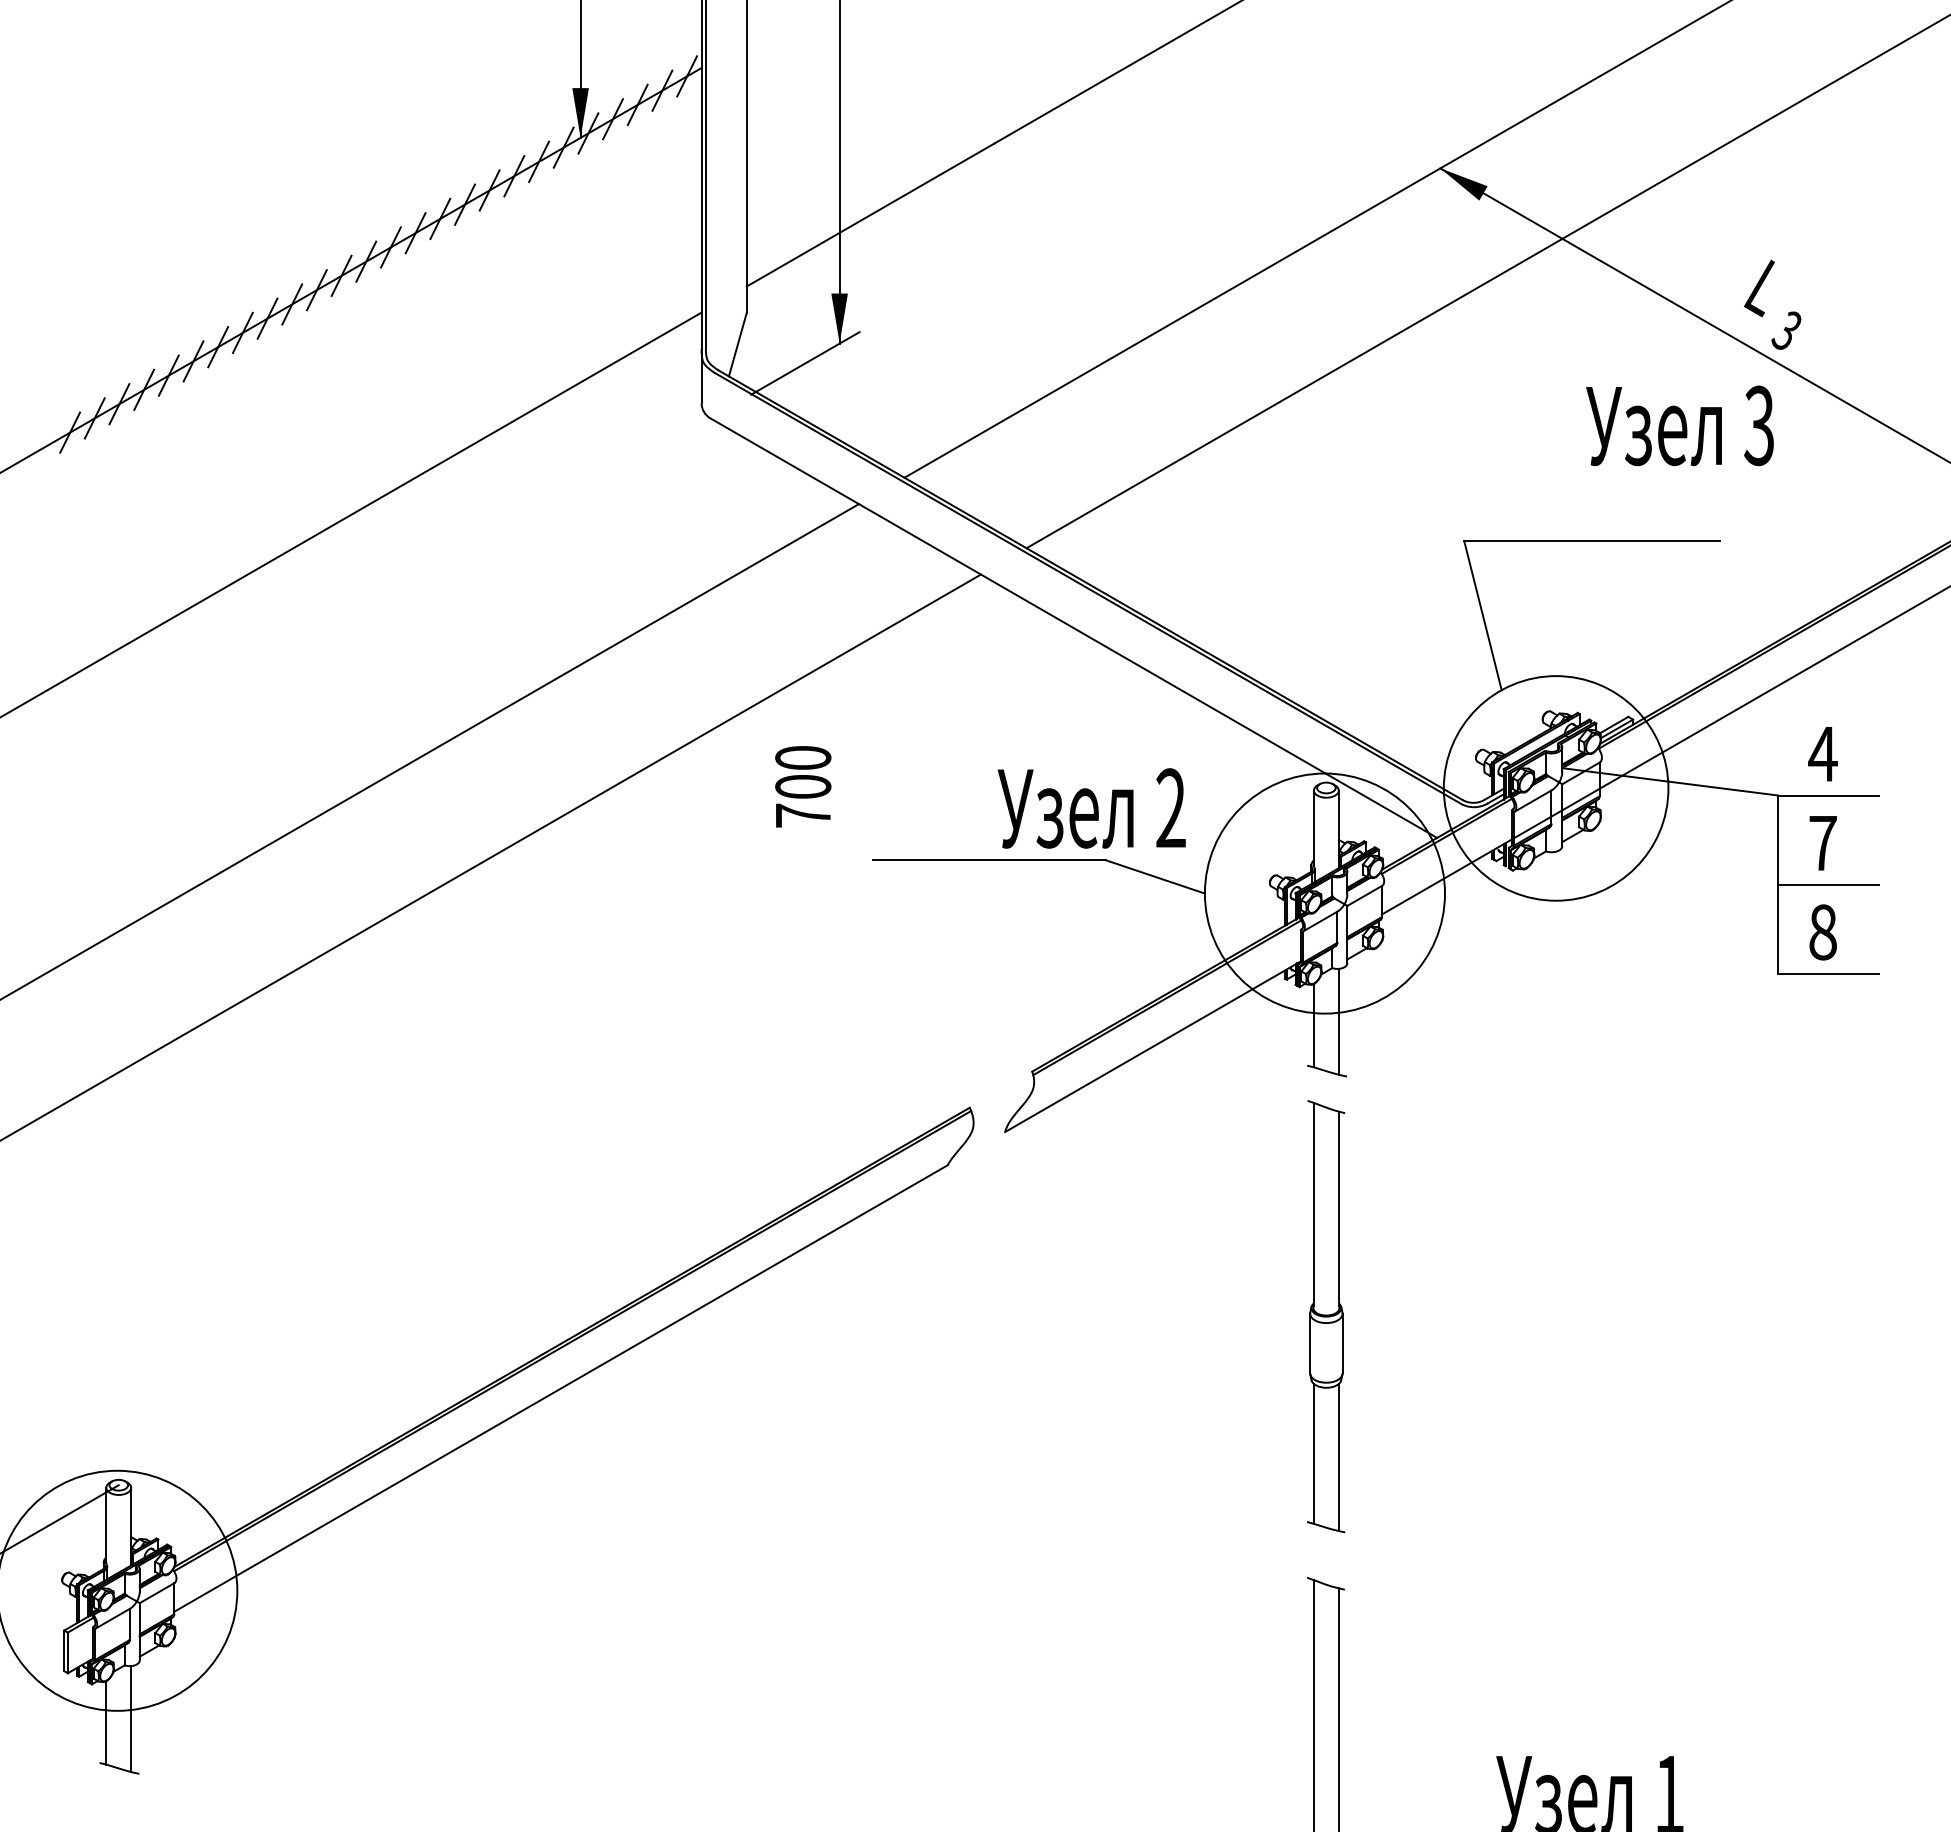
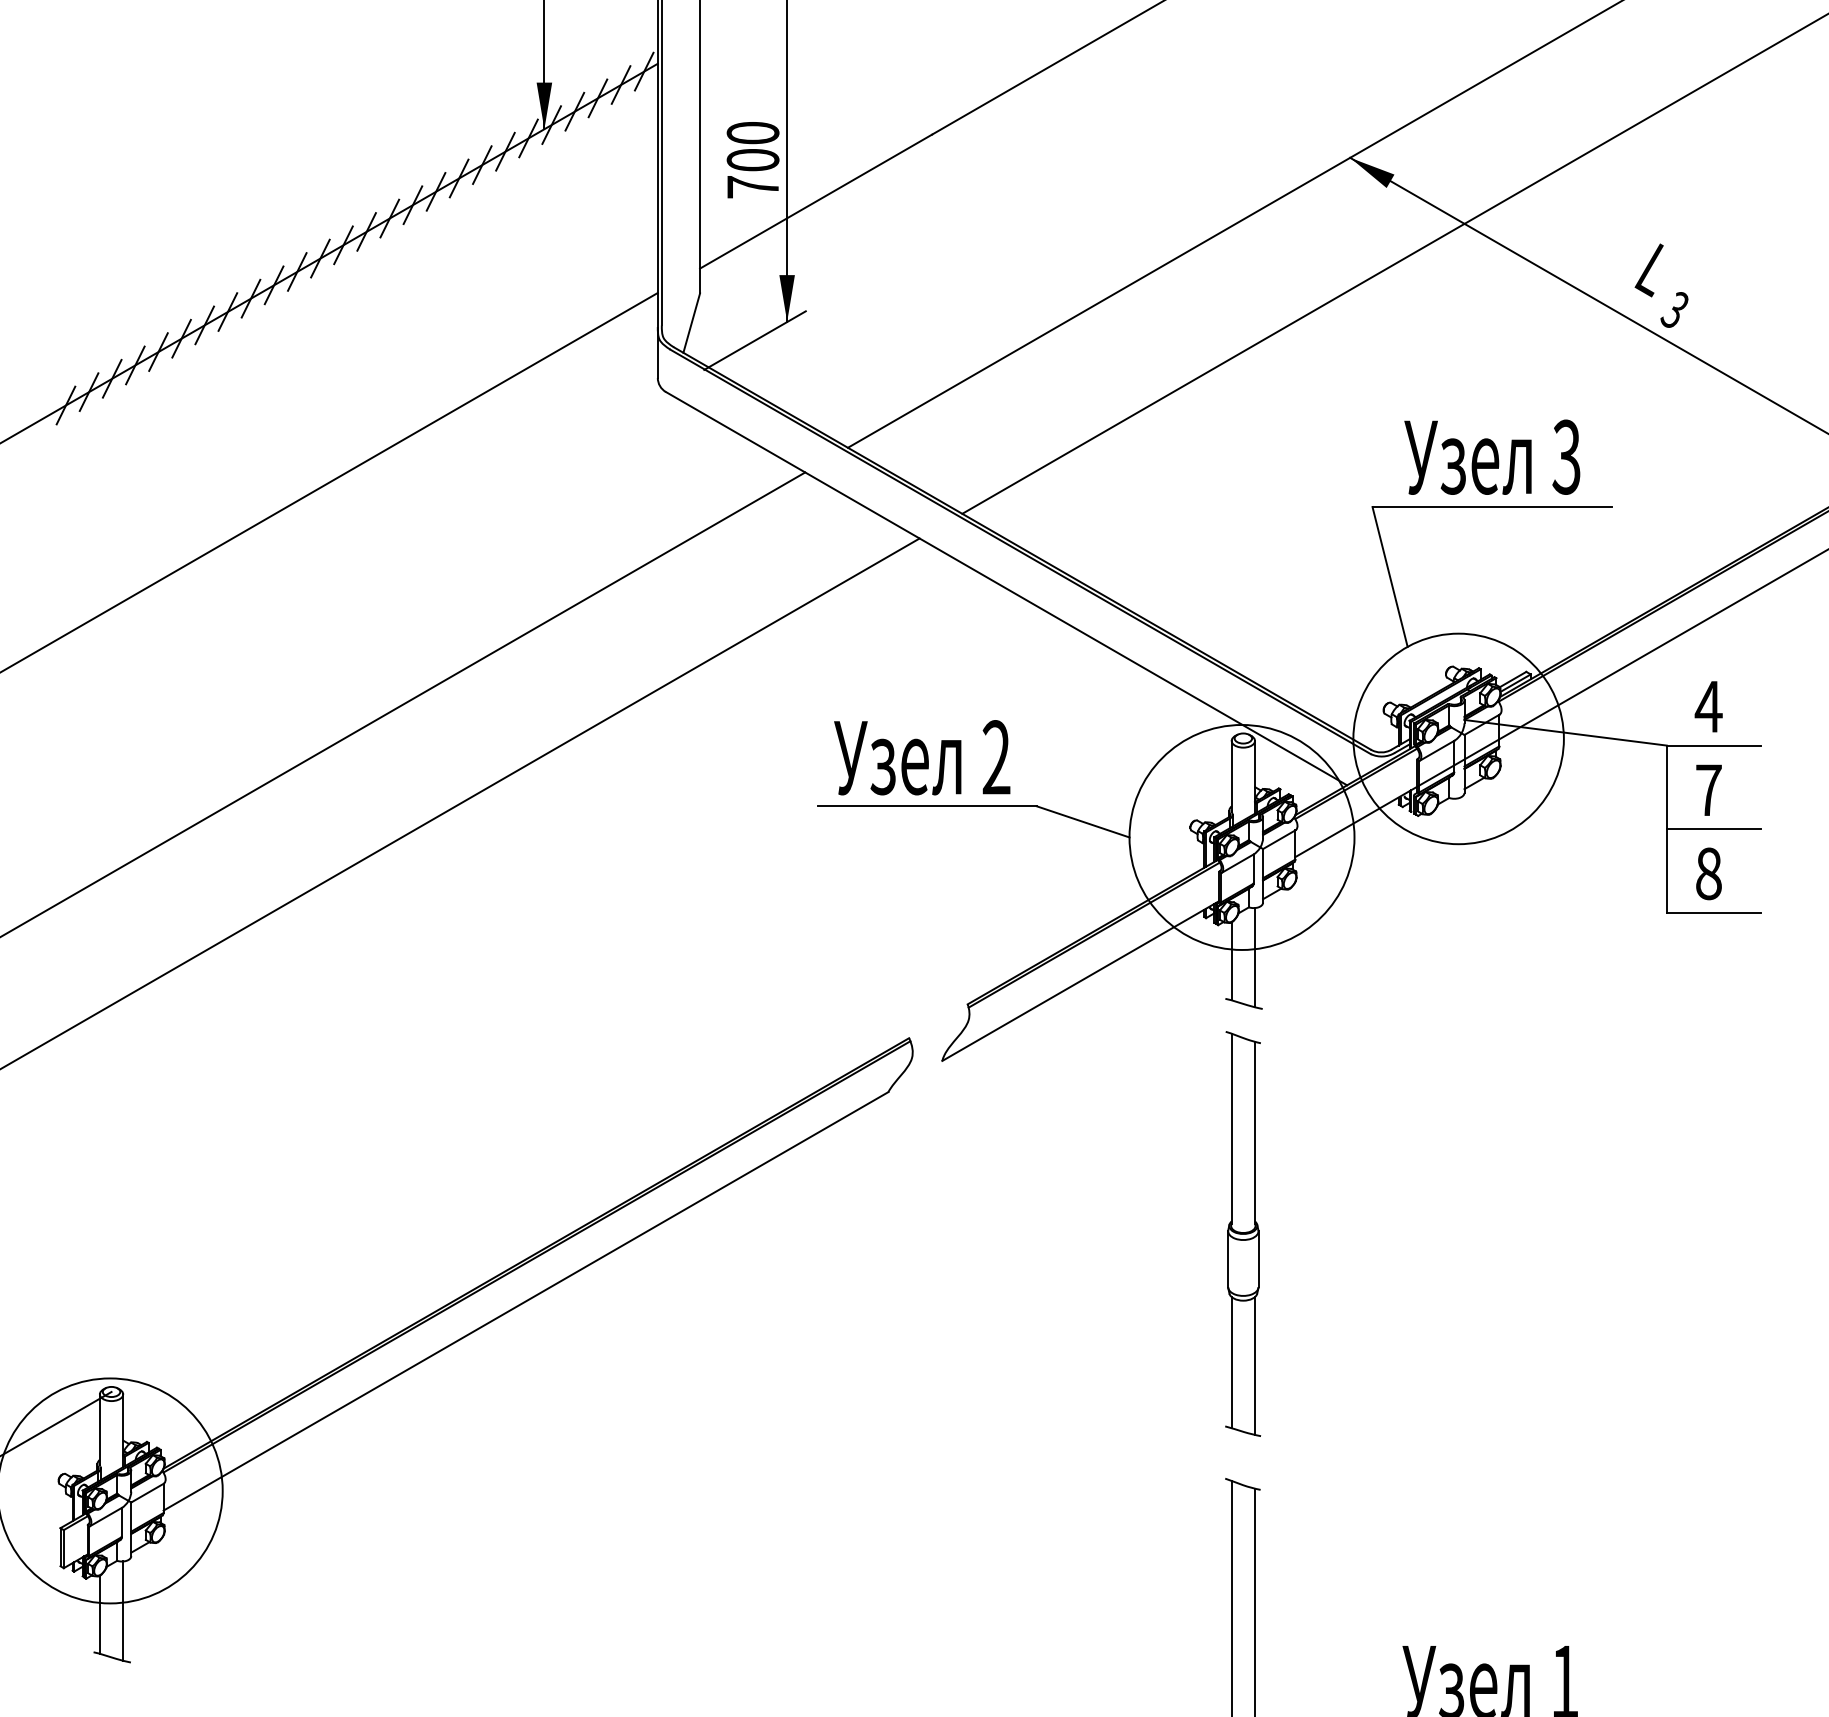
text: (1679, 425) -> (1491, 456), moved
text: (803, 786) -> (753, 159), moved
text: (1091, 808) -> (921, 757), moved

